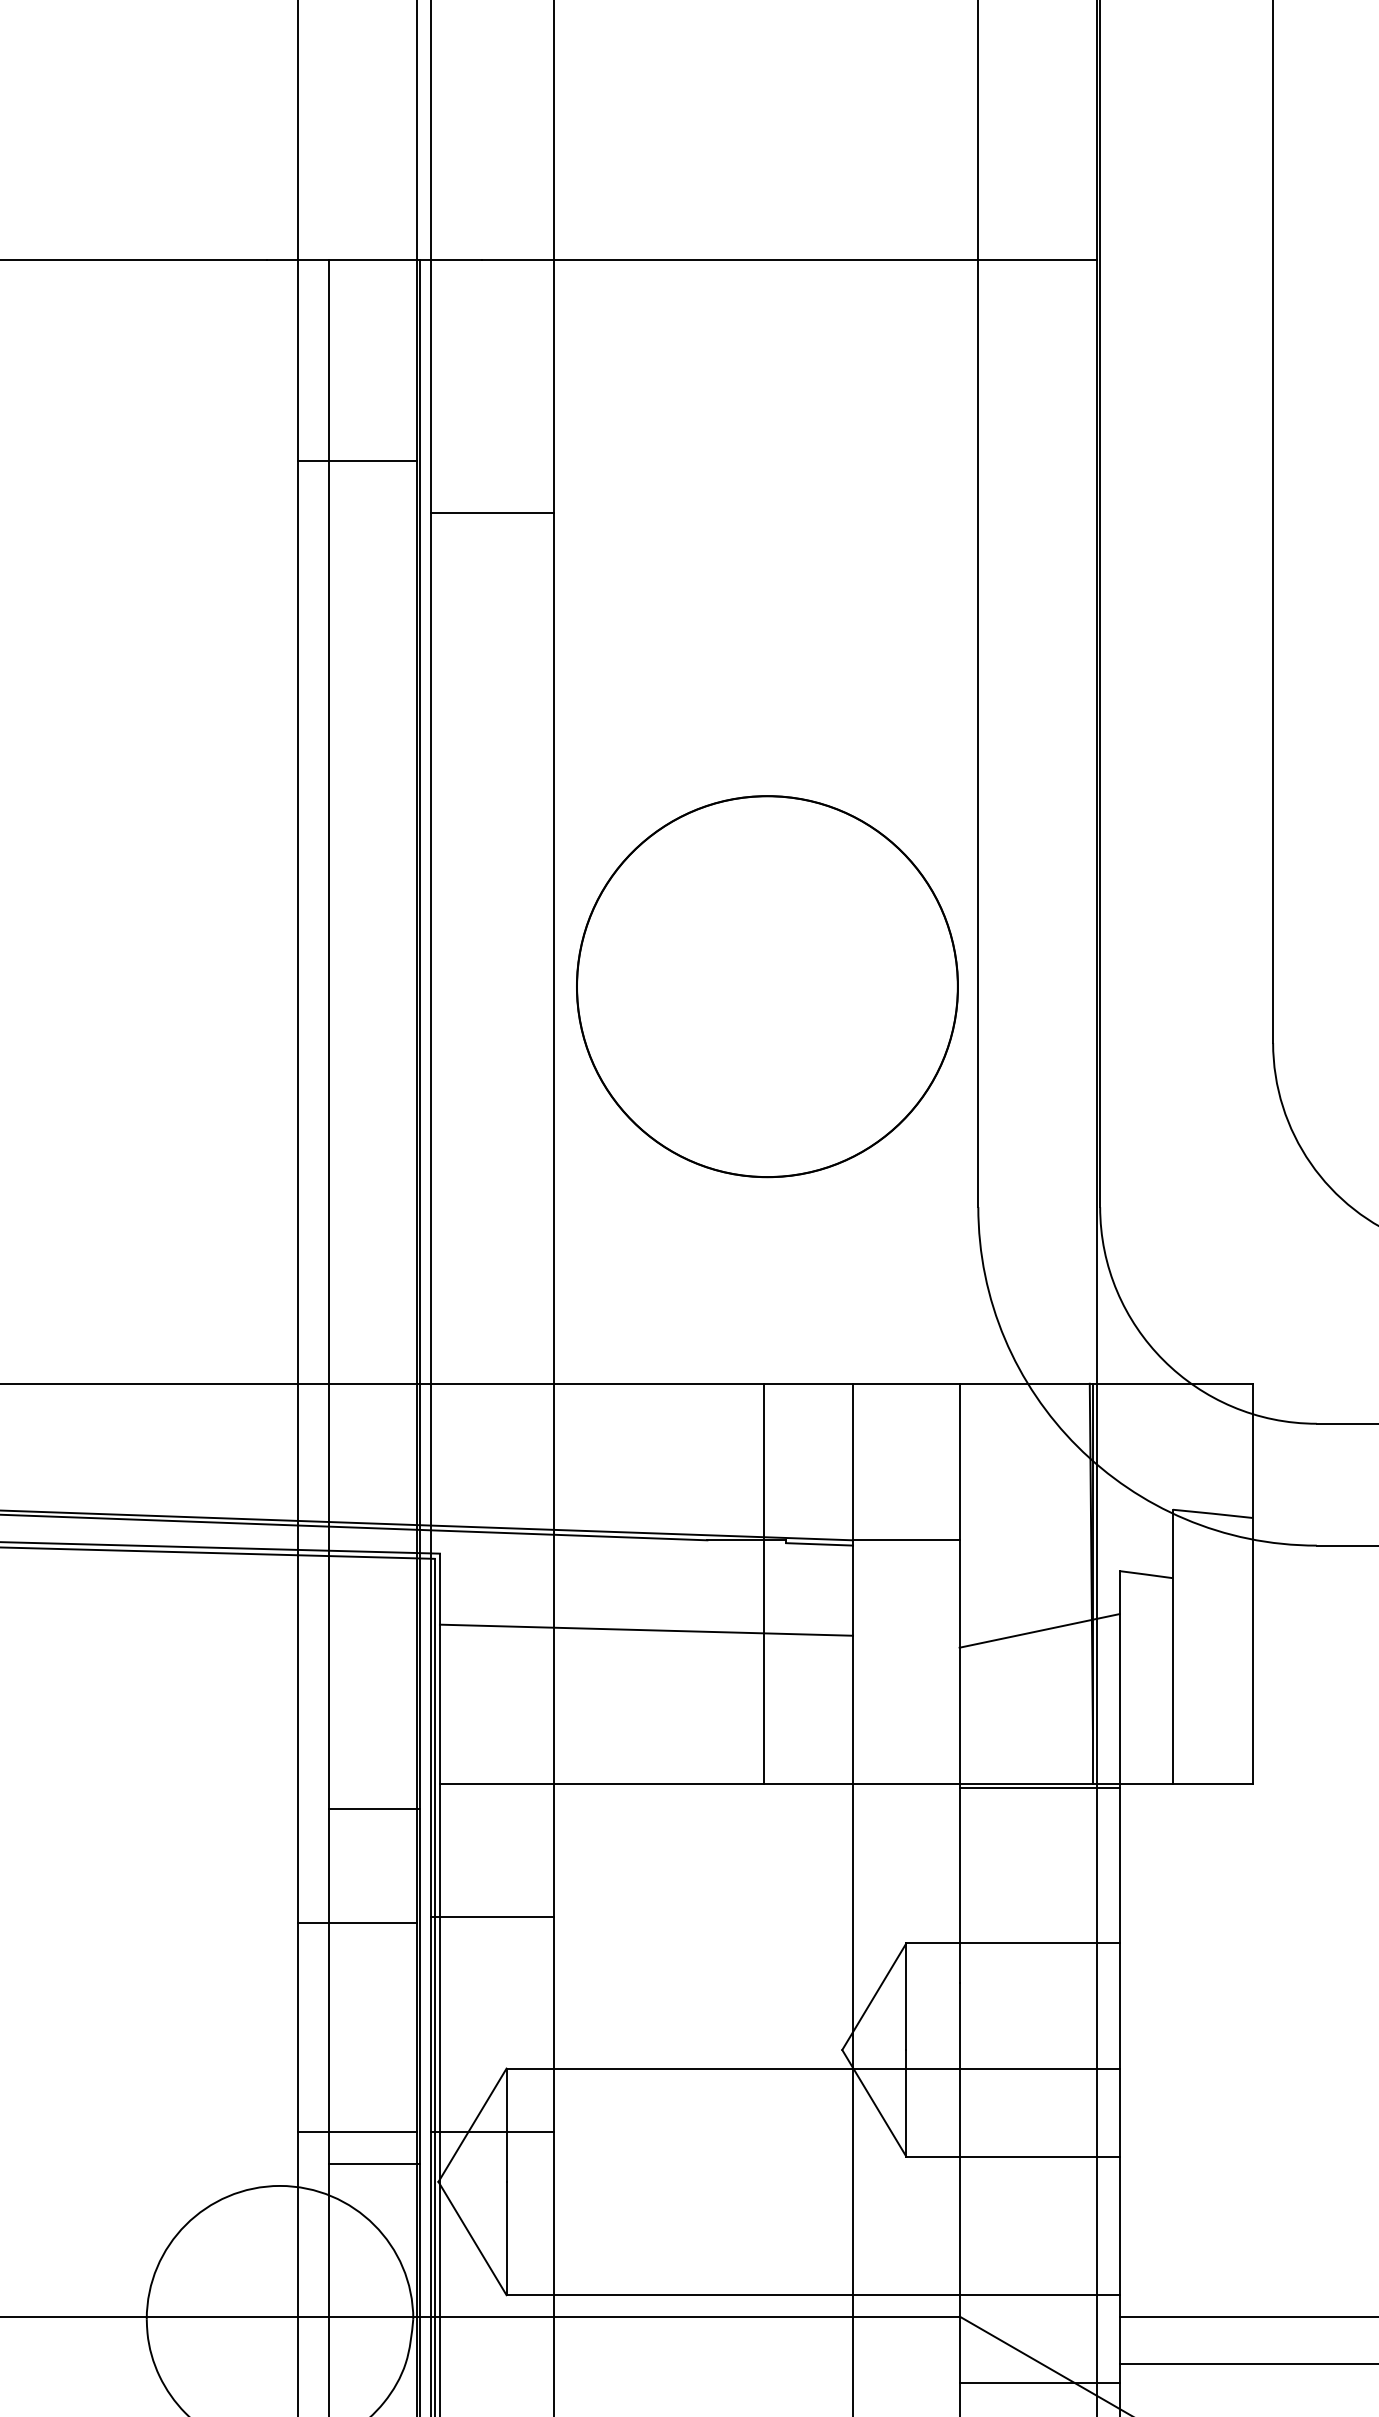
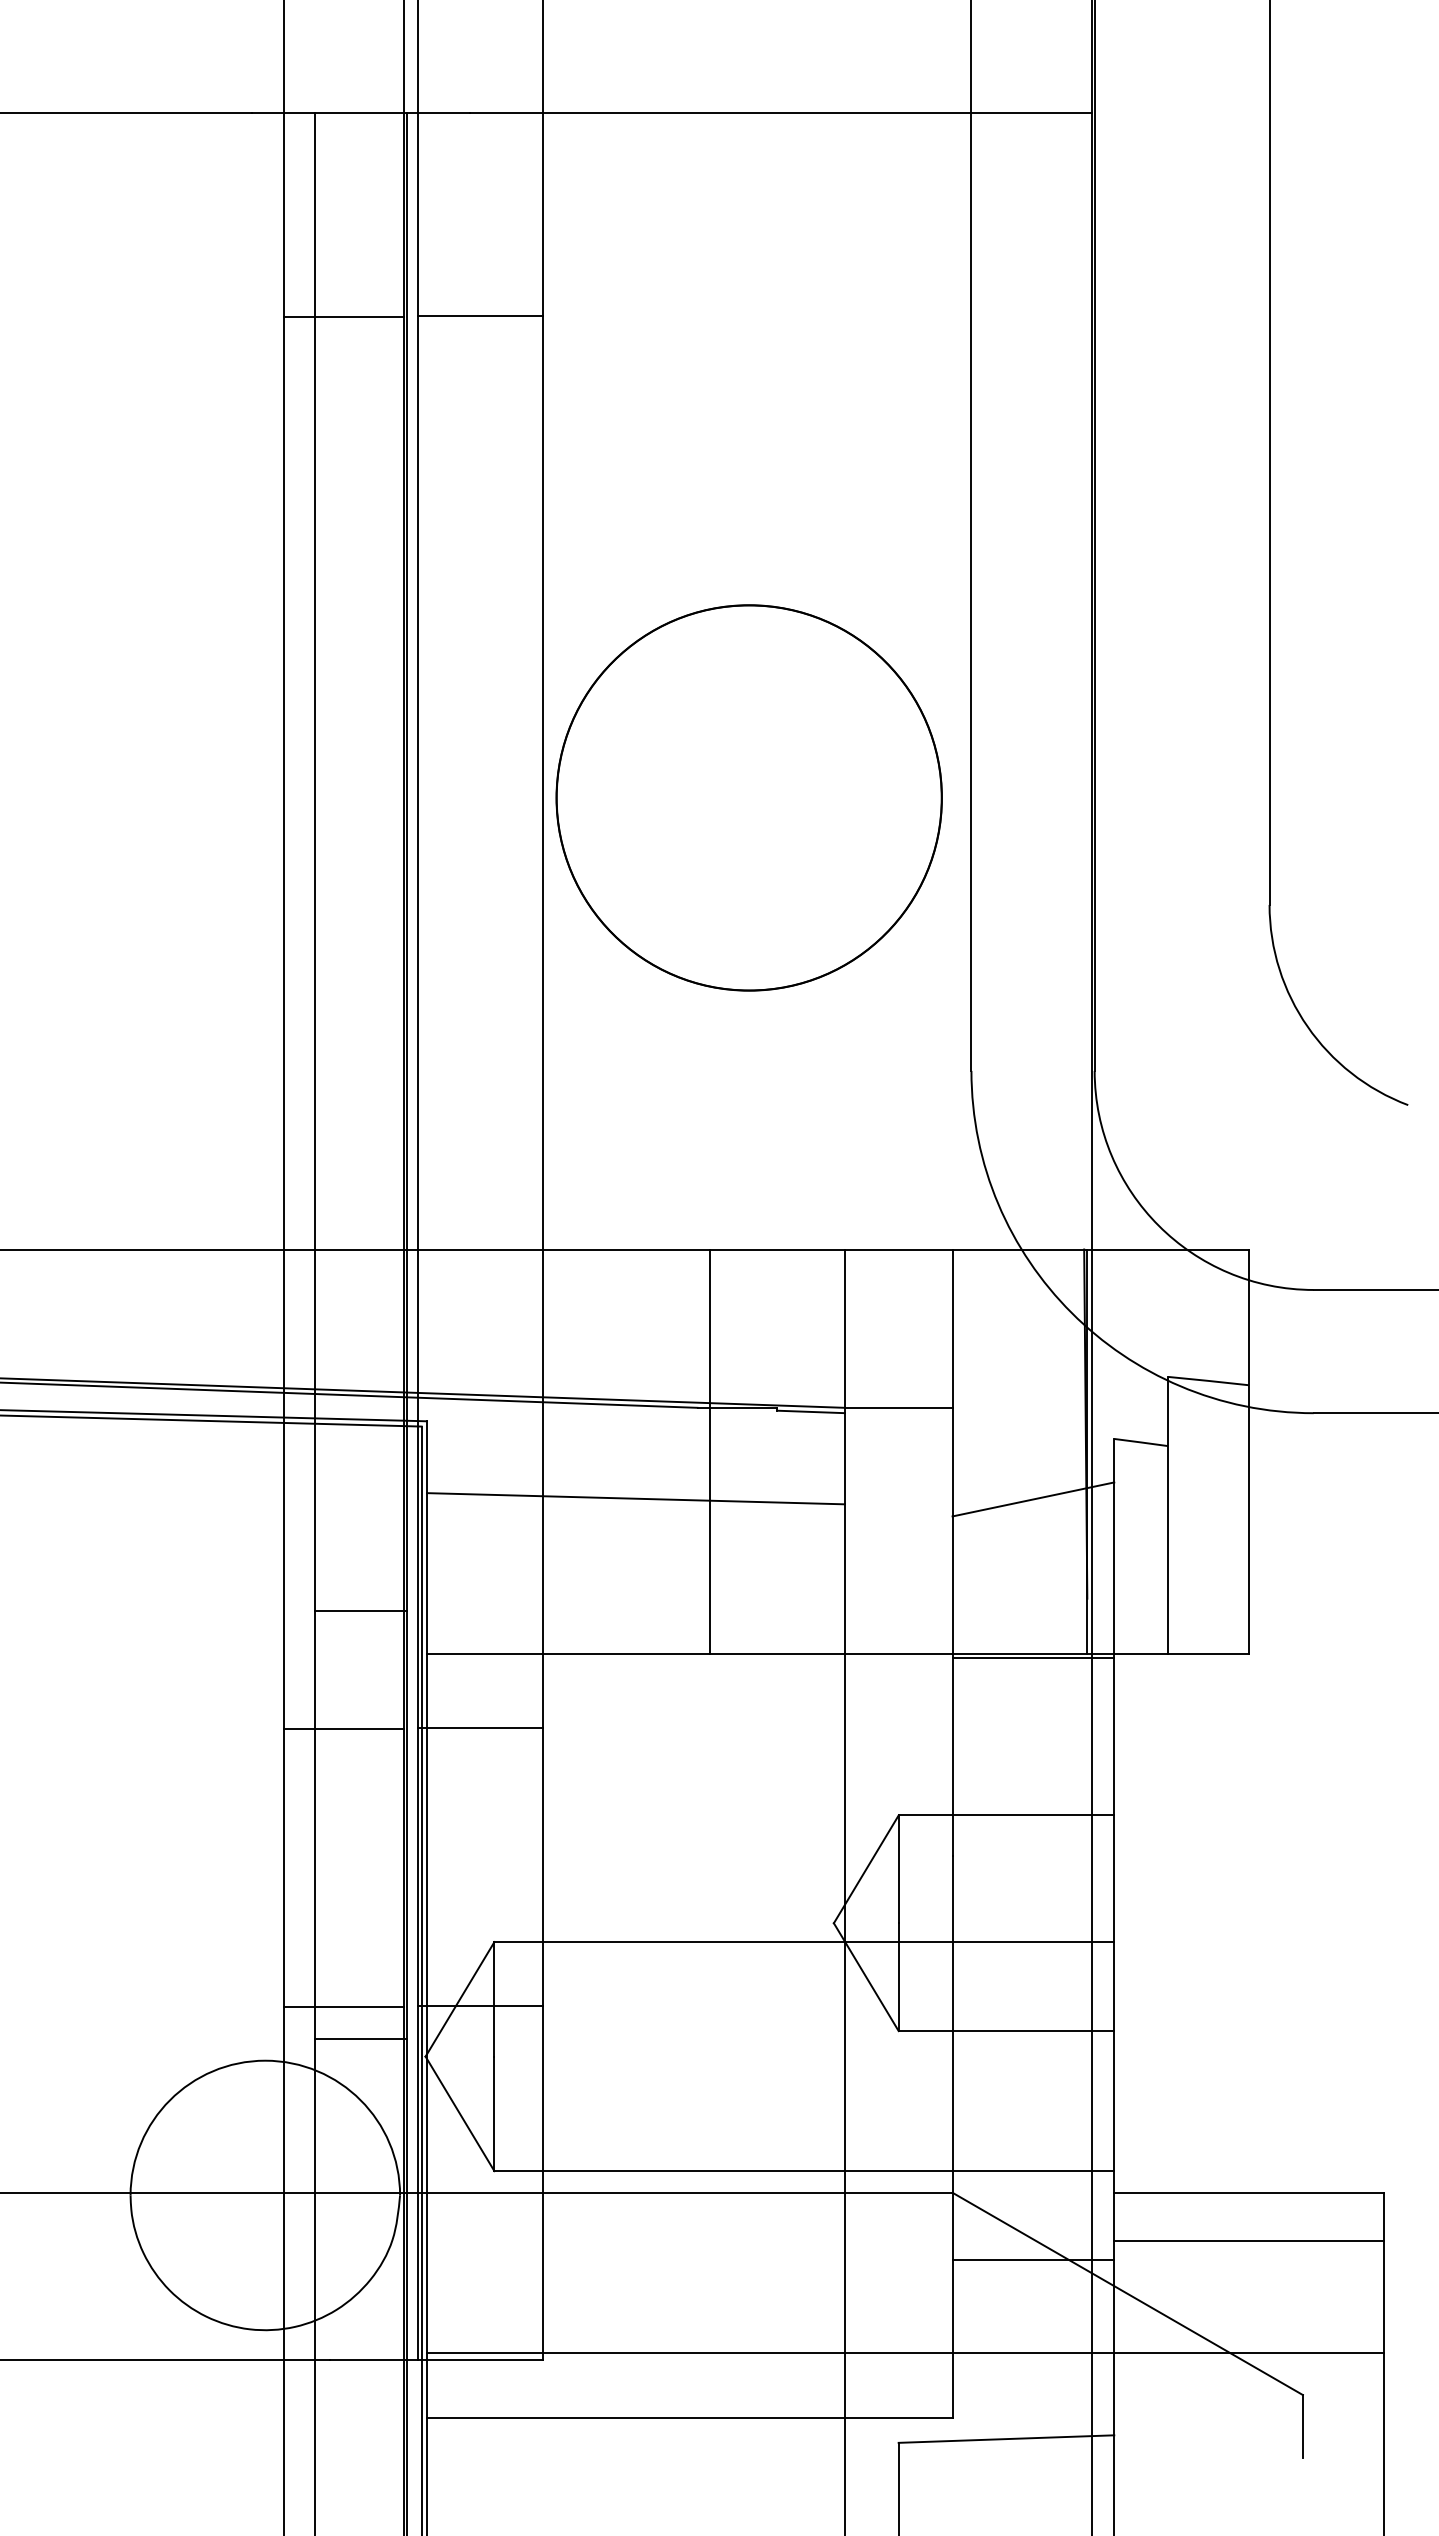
line: (491, 513) -> (479, 316), moved
circle: (766, 986) -> (748, 797), moved
line: (764, 1583) -> (710, 1451), moved
line: (374, 1808) -> (360, 1610), moved
line: (491, 1917) -> (479, 1728), moved
line: (357, 1922) -> (343, 1728), moved

